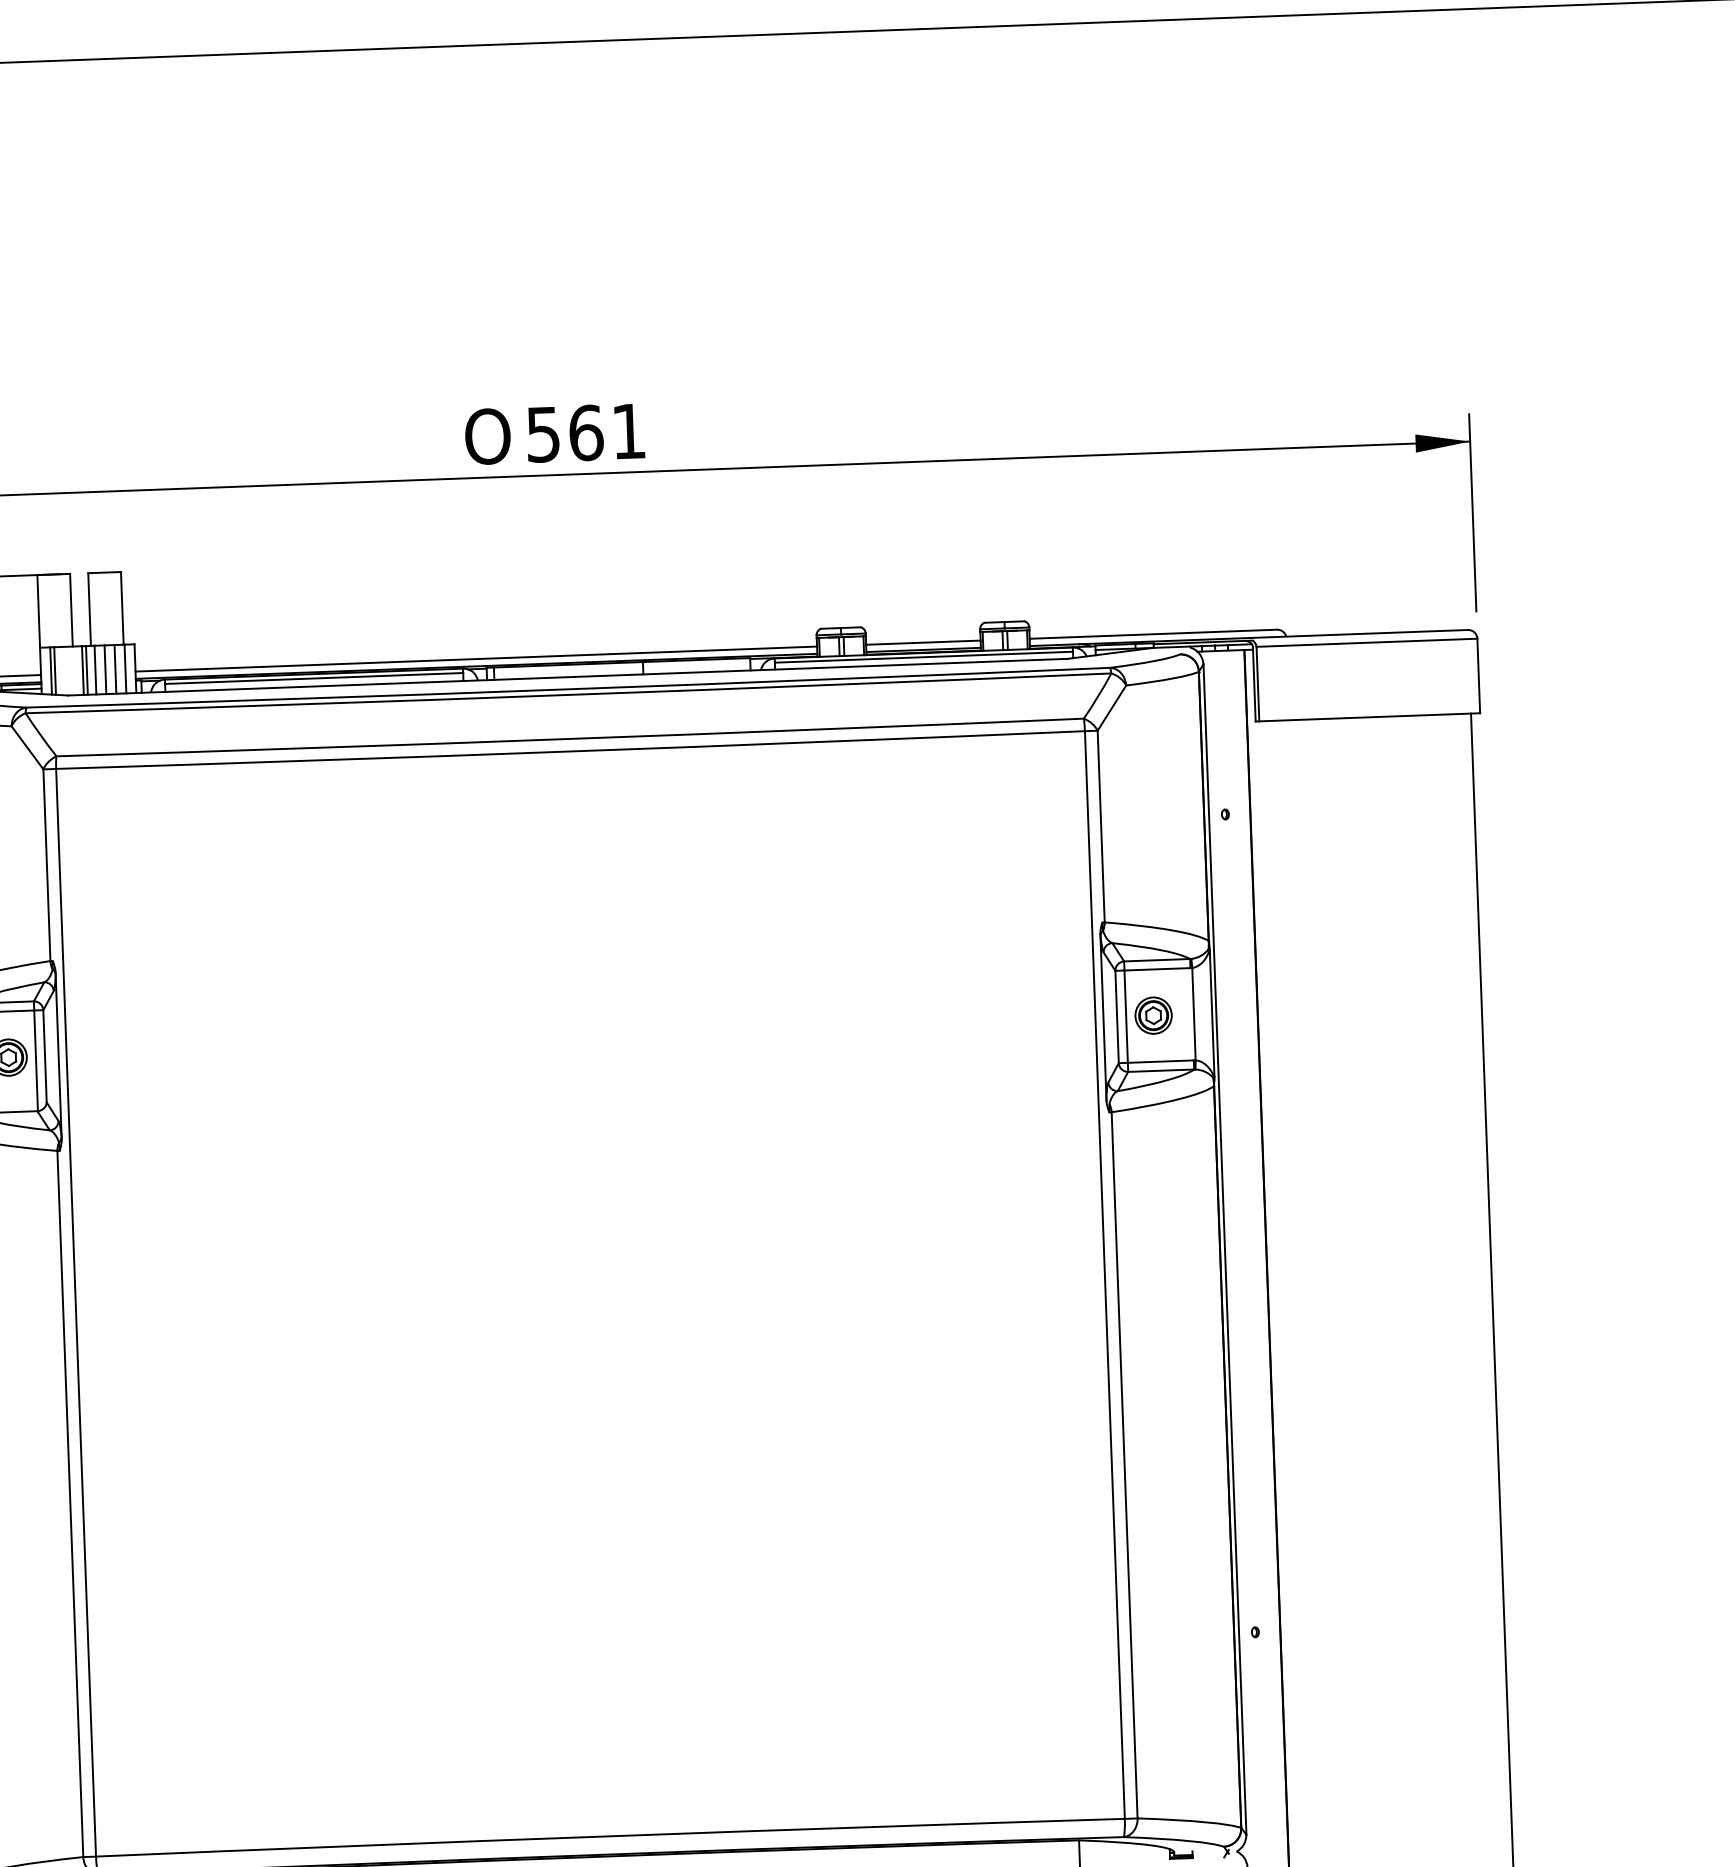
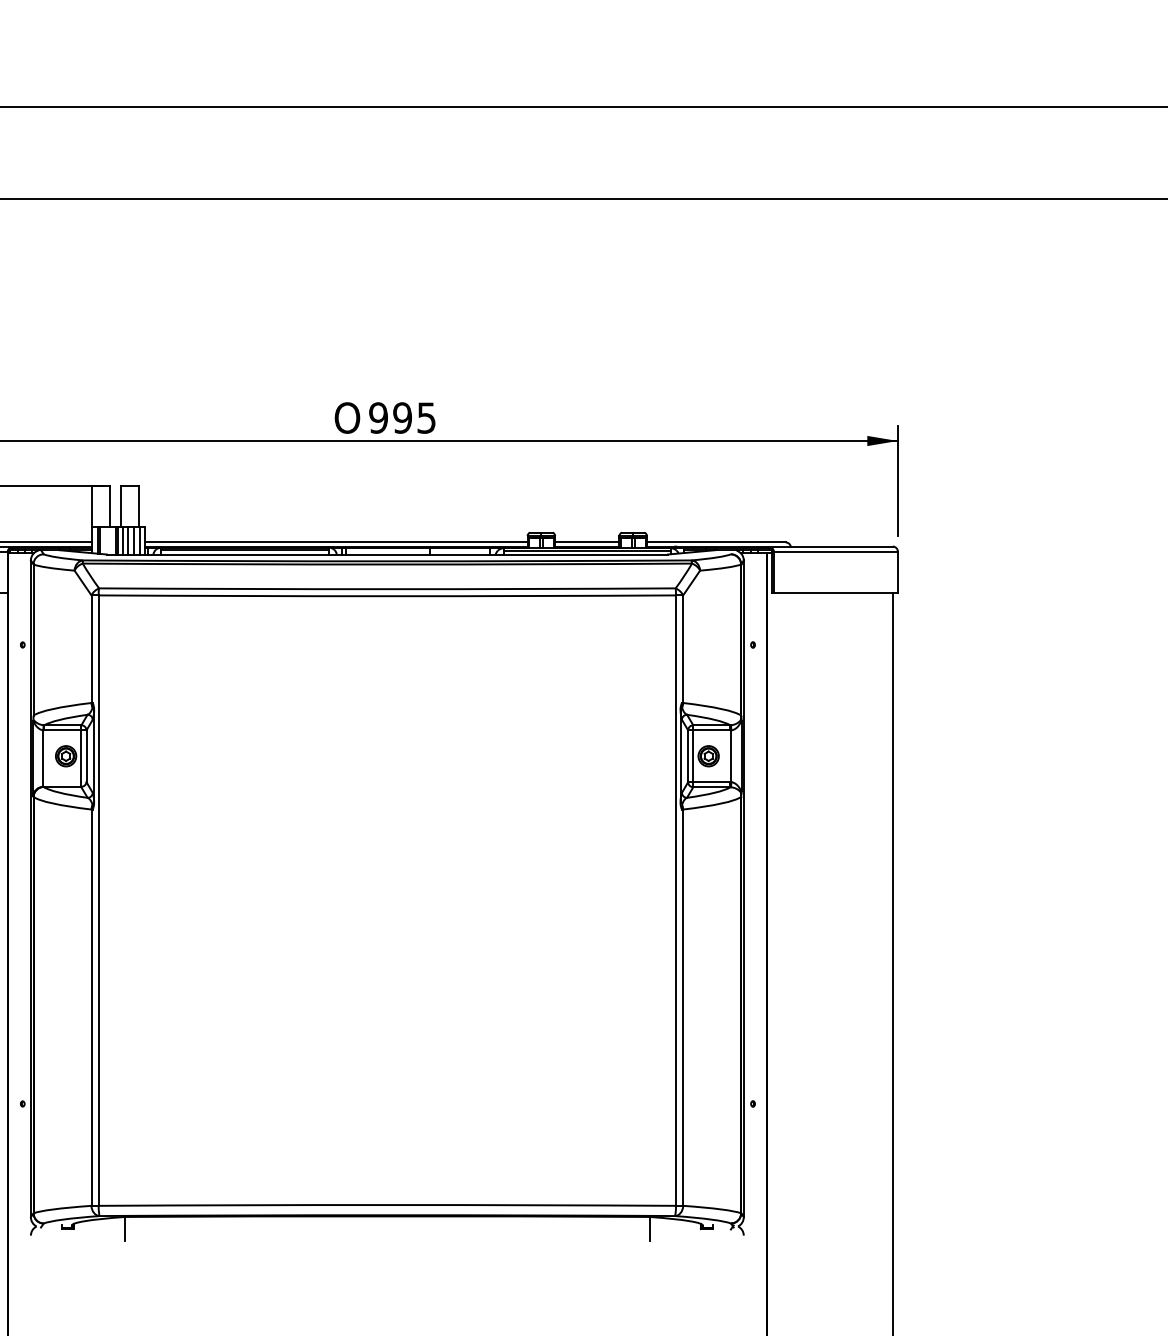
text: (585, 432) -> (402, 417), 561 -> 995

